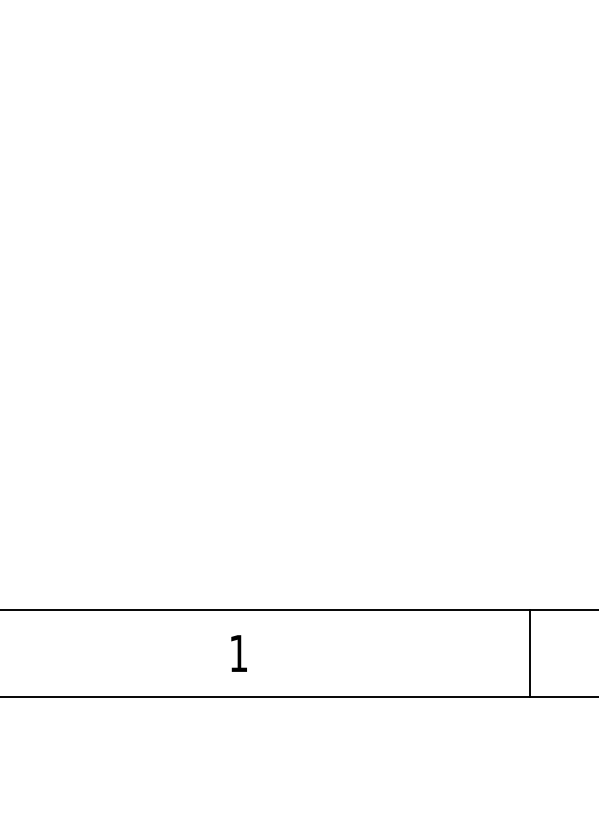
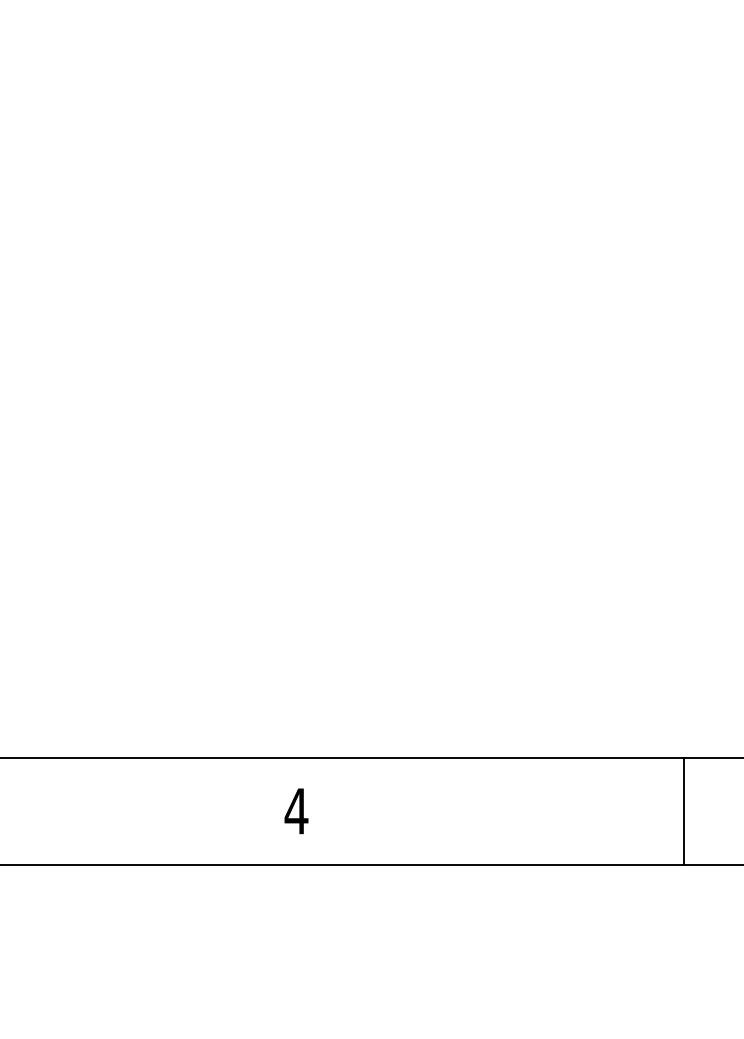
line: (530, 652) -> (684, 810), moved
text: (238, 653) -> (296, 811), 1 -> 4

